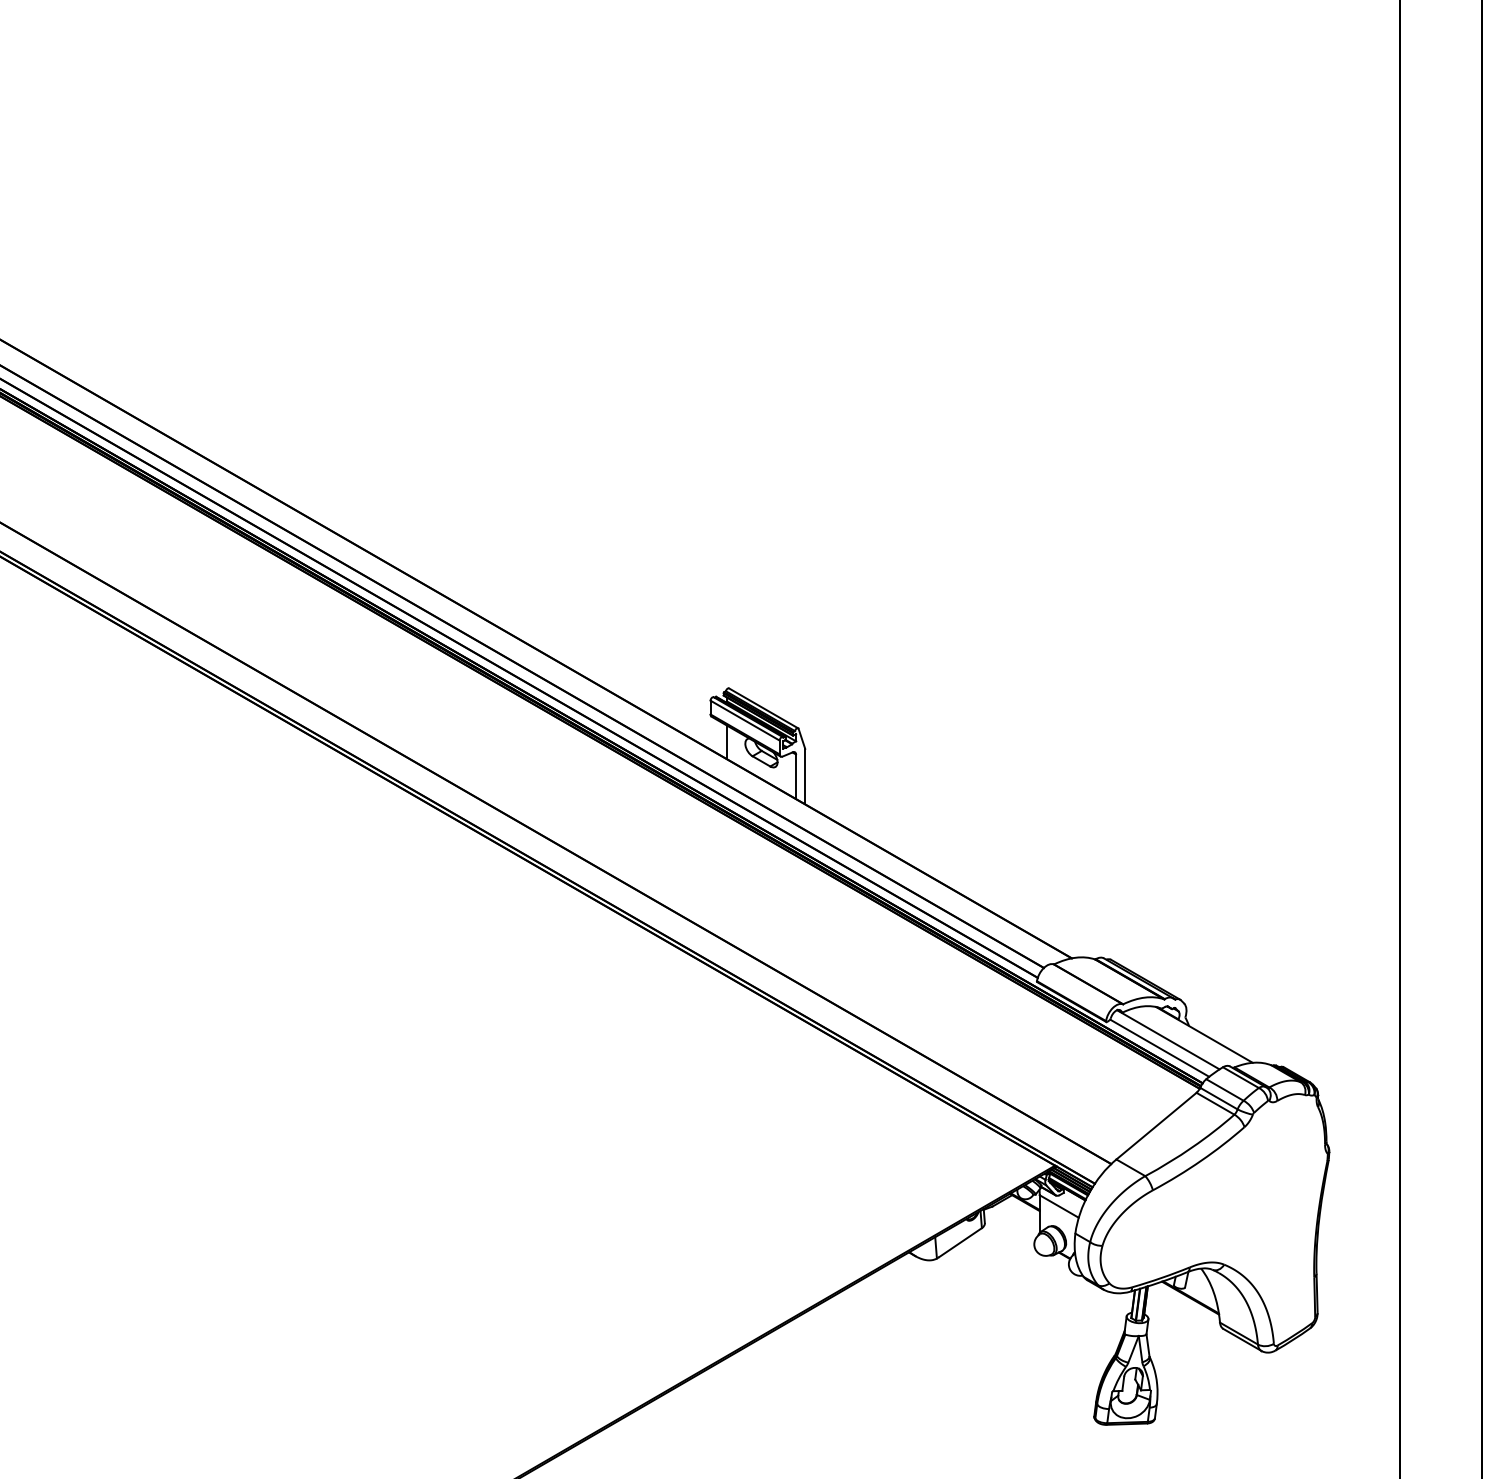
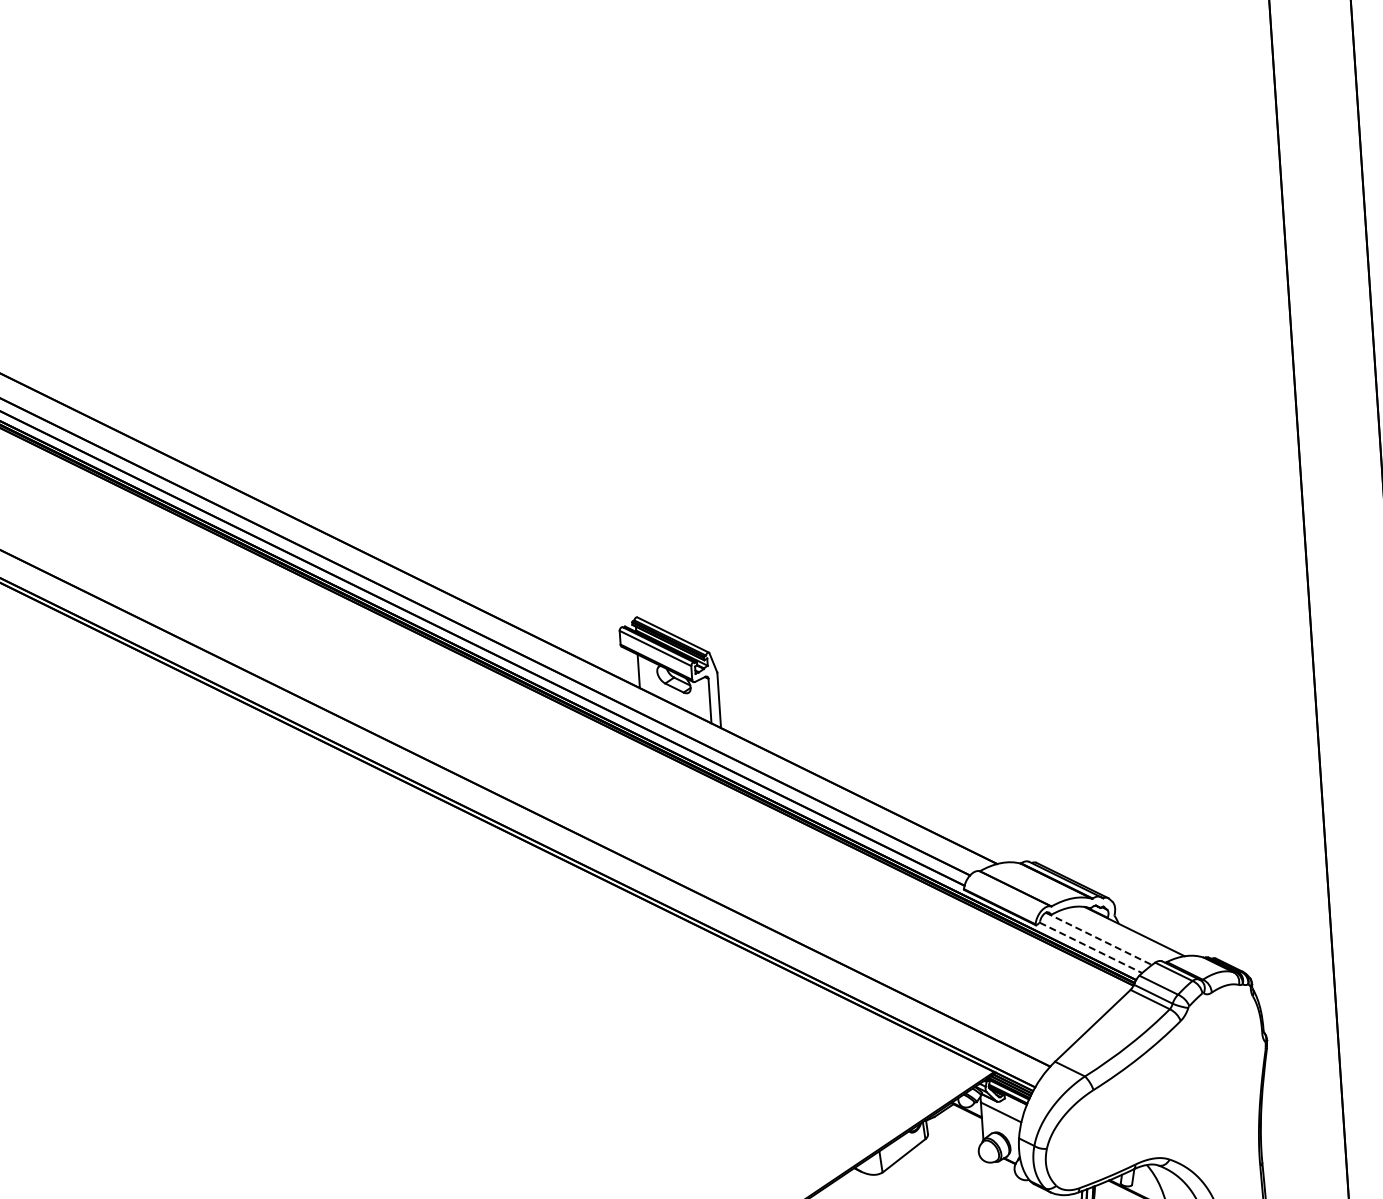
line: (1168, 1040) -> (1099, 939), solid -> dashed
line: (1160, 1048) -> (1091, 948), solid -> dashed

